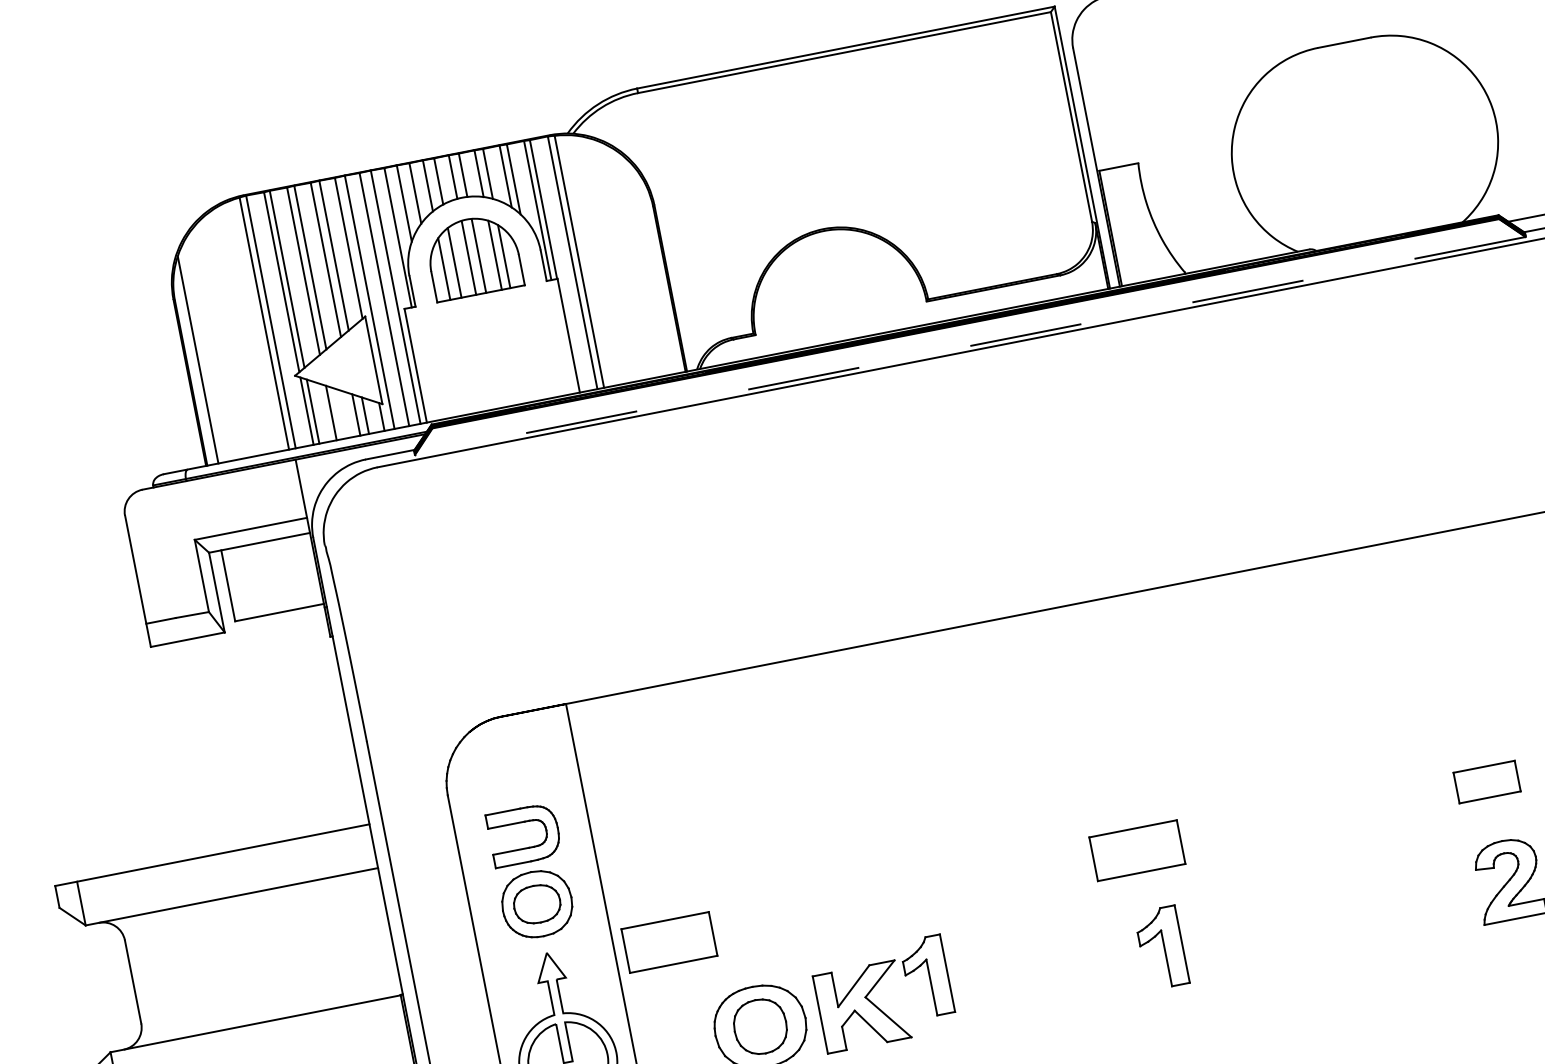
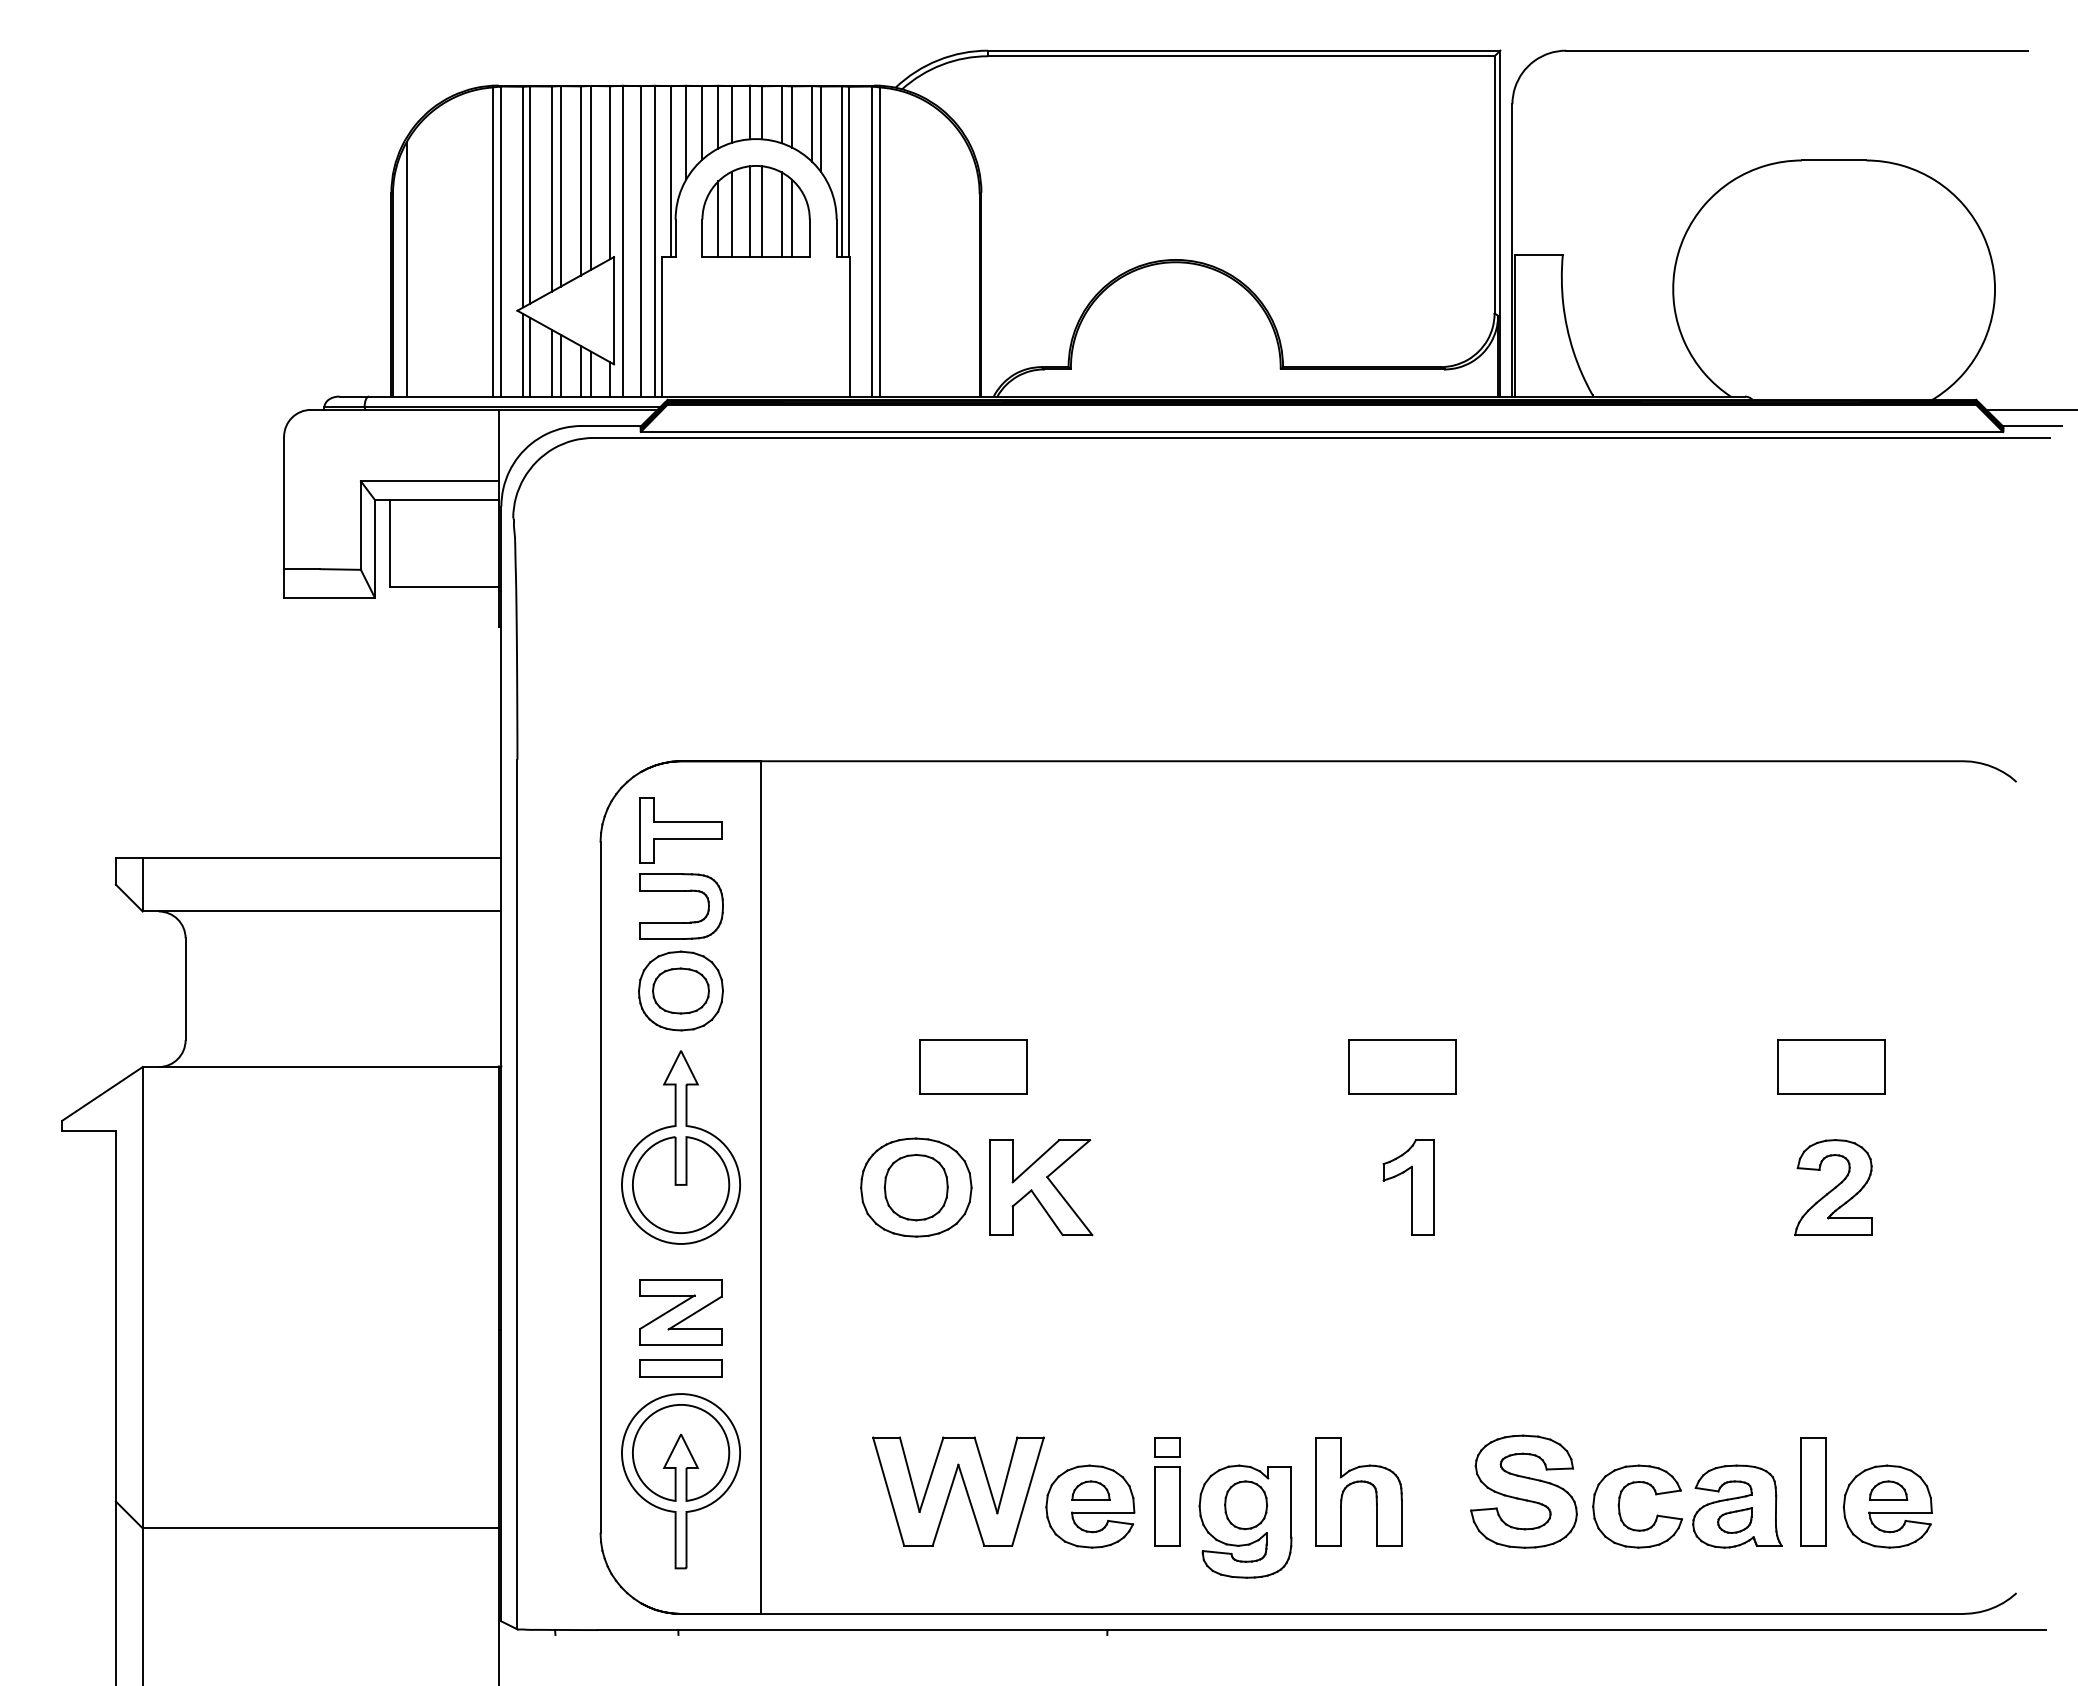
line: (969, 345) -> (1321, 431), dashed -> solid
line: (338, 413) -> (560, 365), added
part: (511, 773) -> (680, 830), added
part: (1487, 781) -> (1831, 1066), size x1.43
part: (669, 942) -> (973, 1066), moved
part: (926, 977) -> (1124, 1167), removed

